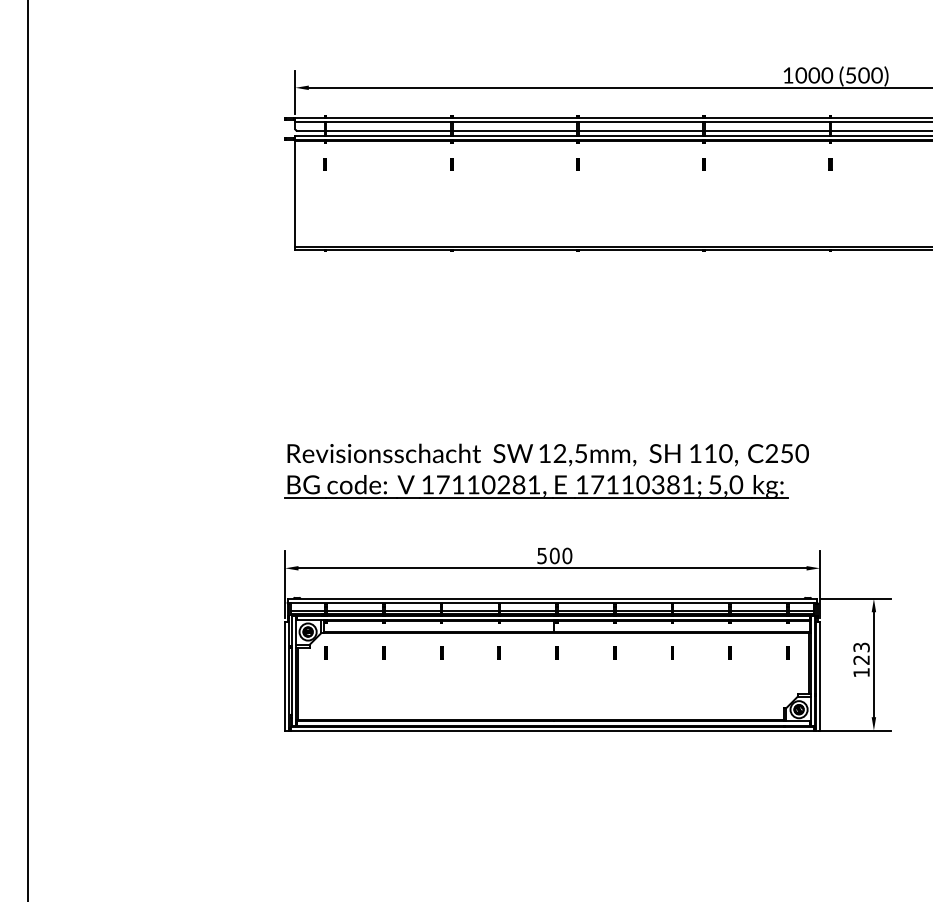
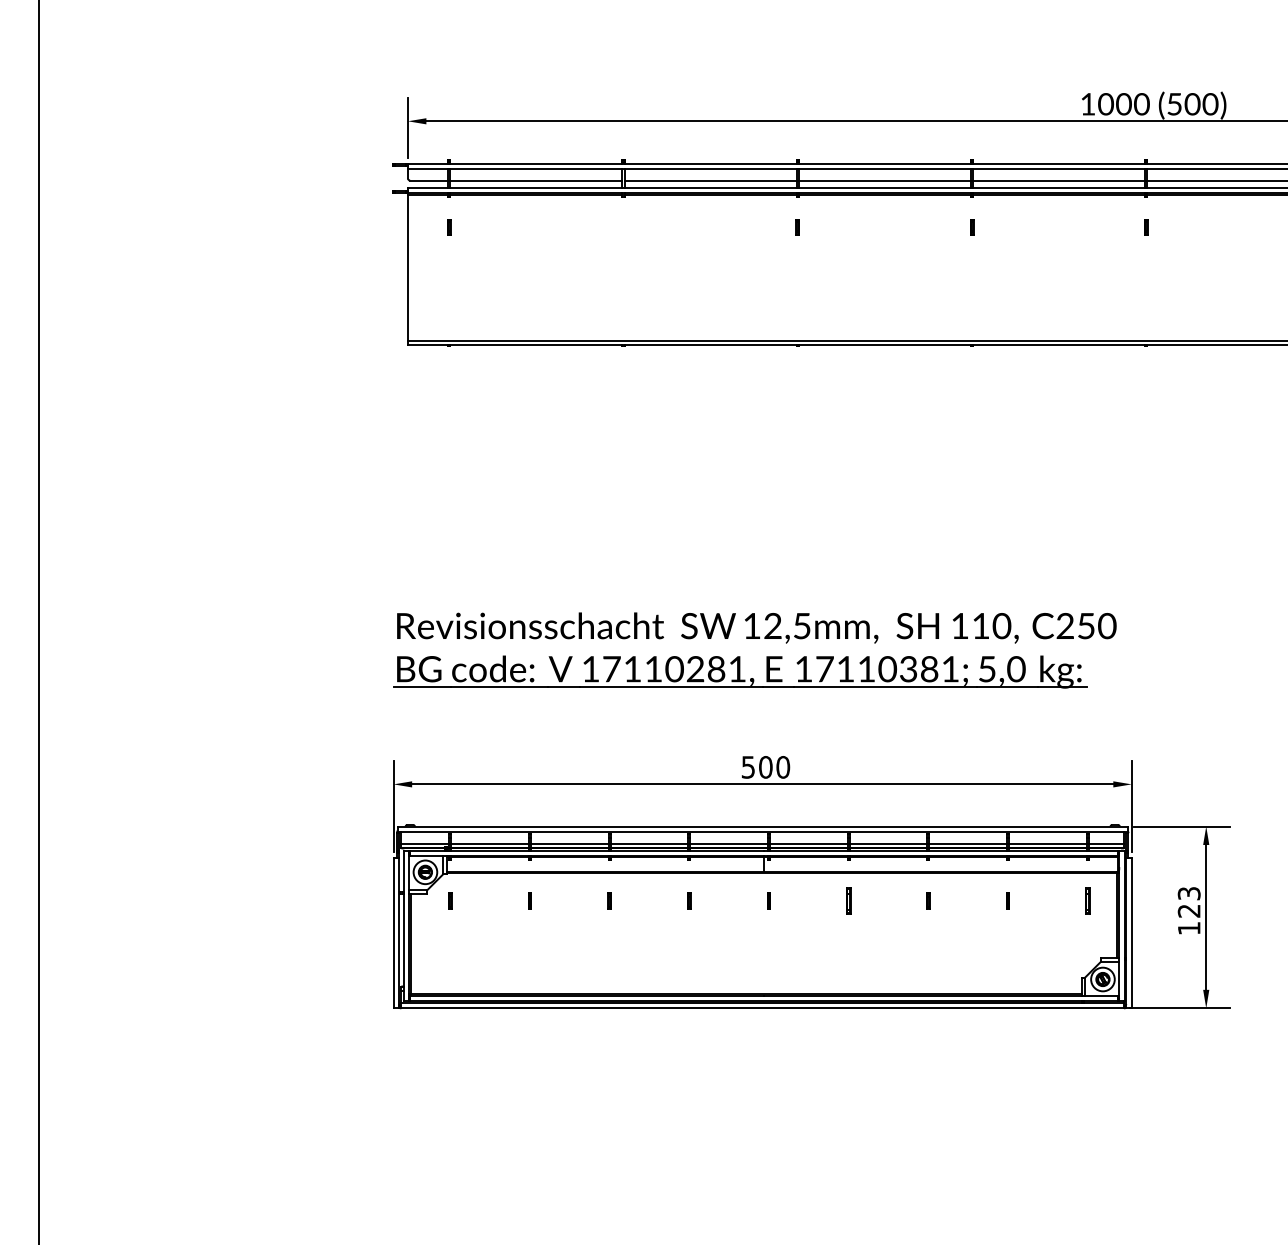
part: (451, 164) -> (623, 227), removed
part: (614, 652) -> (848, 900), size x1.6
part: (787, 652) -> (1086, 900), size x1.6

